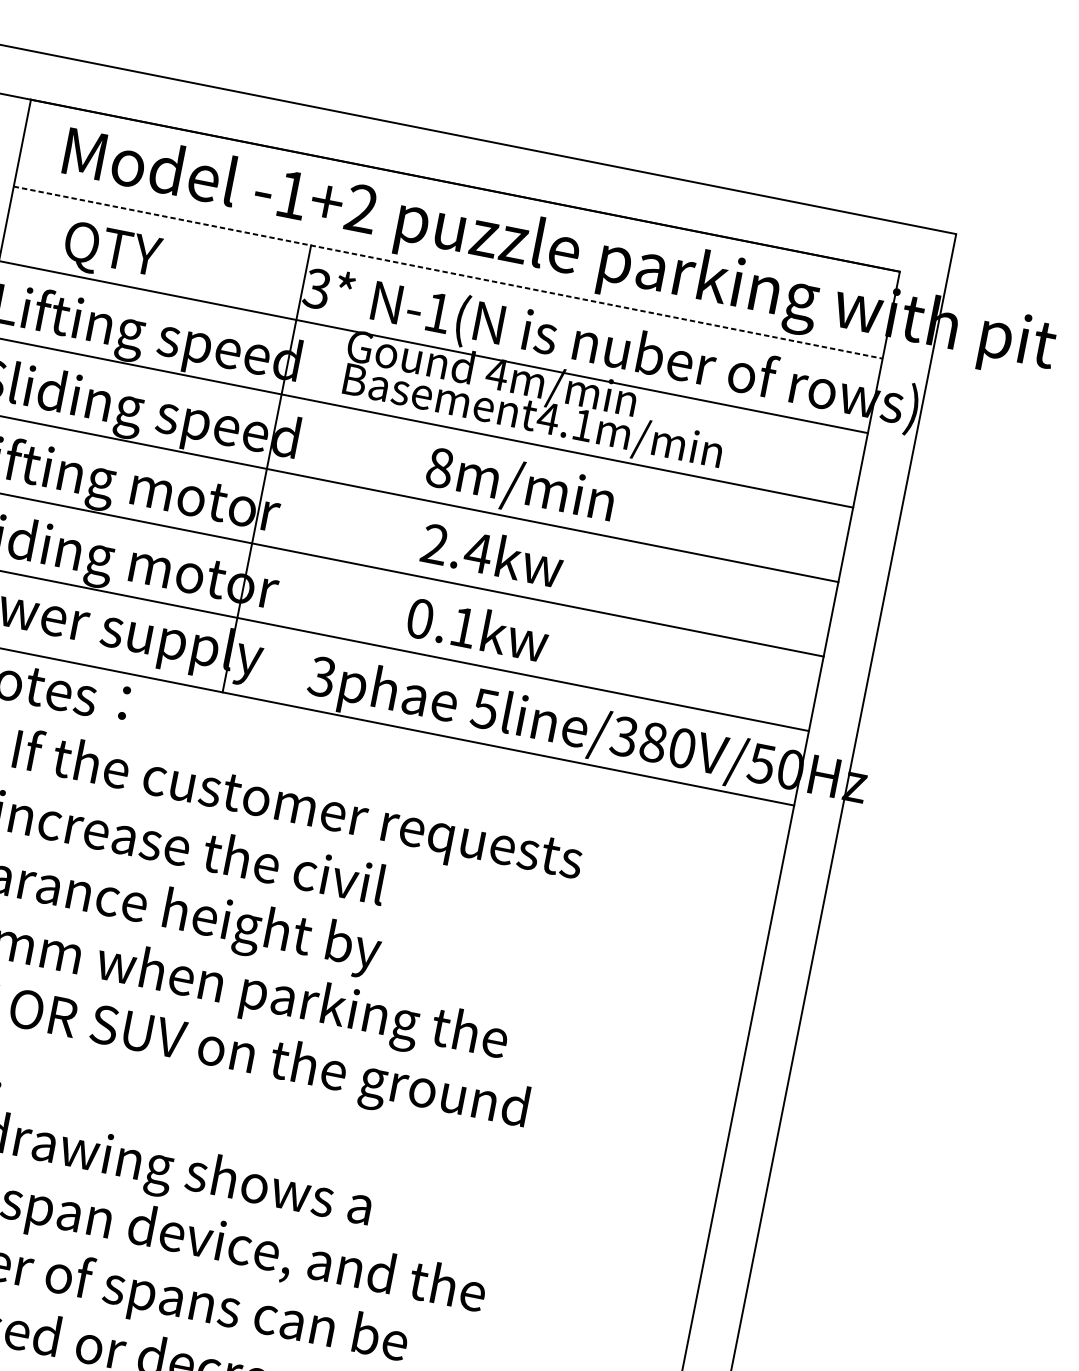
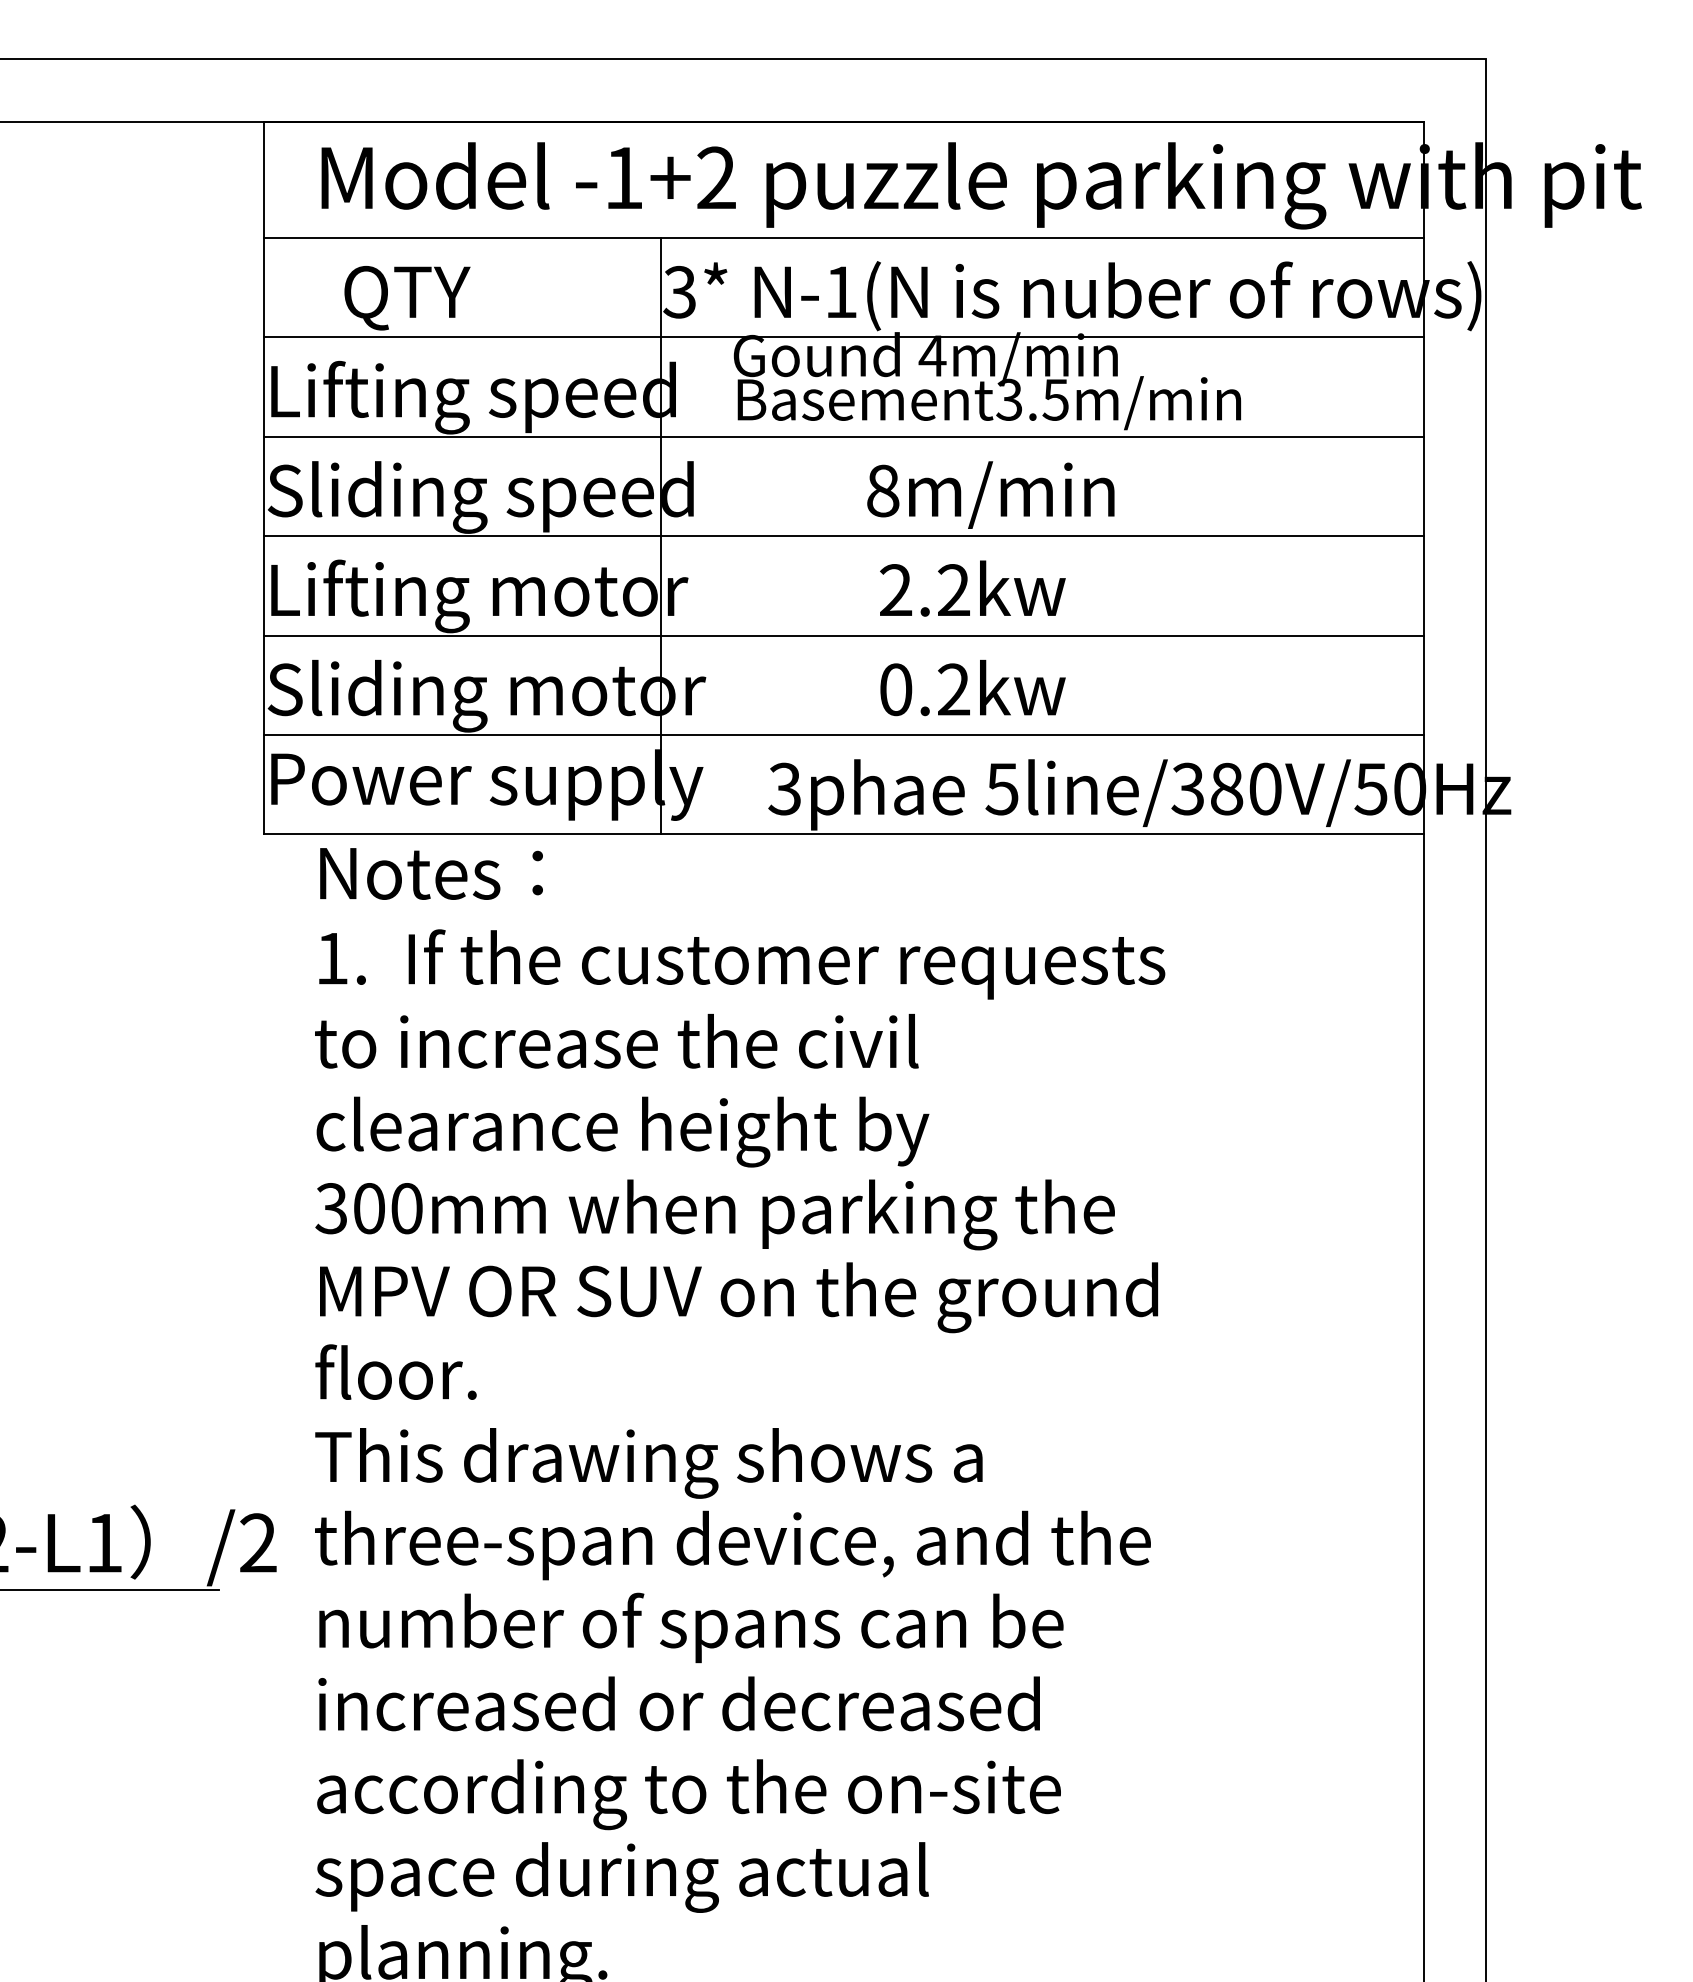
line: (447, 272) -> (843, 238), dashed -> solid
text: (564, 421) -> (1031, 399), Basement4.1m/min -> Basement3.5m/min
text: (478, 552) -> (953, 589), 2.4kw -> 2.2kw
text: (463, 627) -> (953, 689), 0.1kw -> 0.2kw

